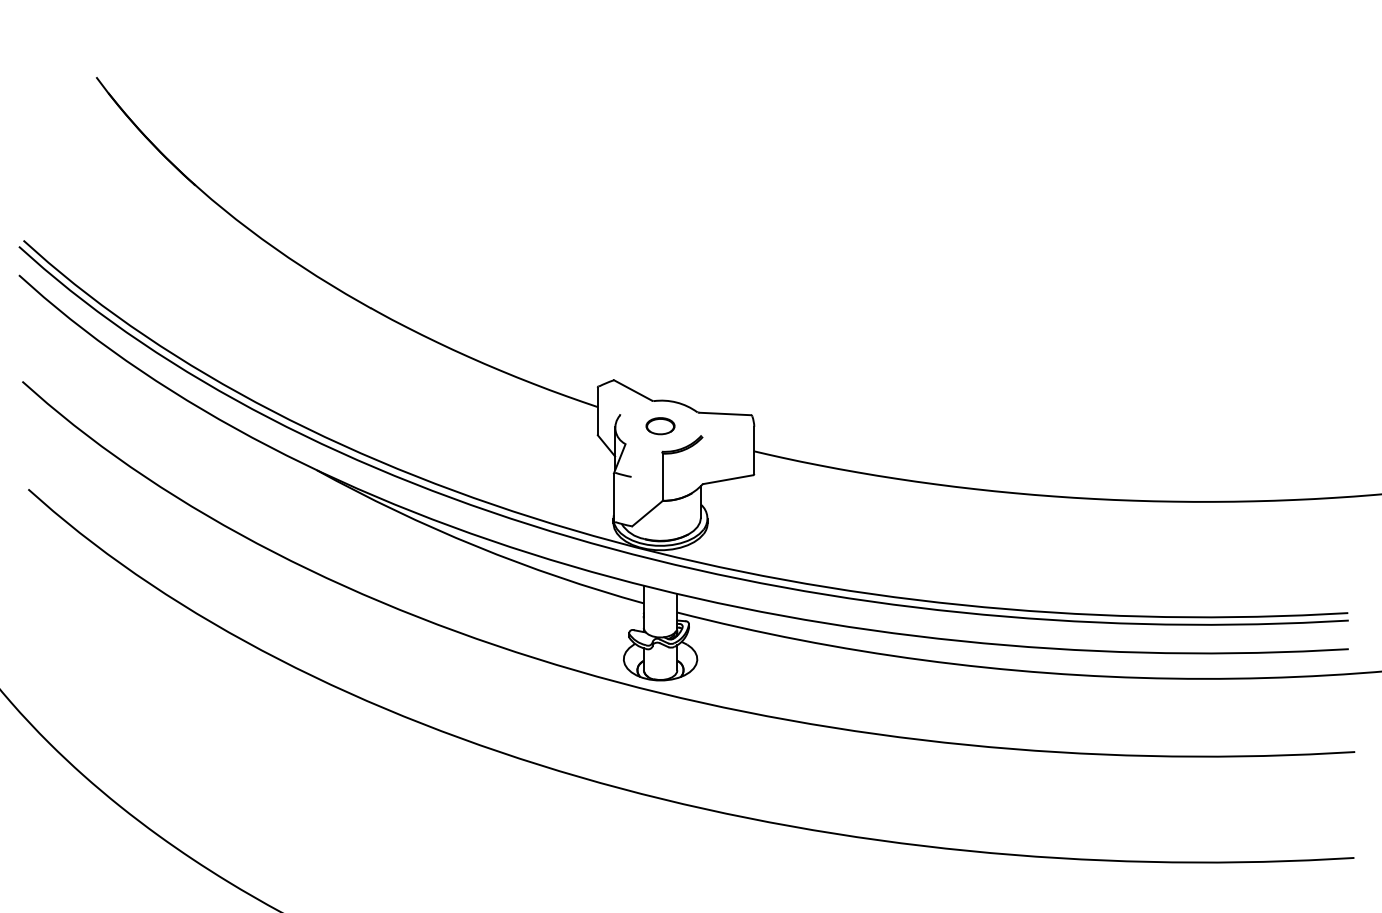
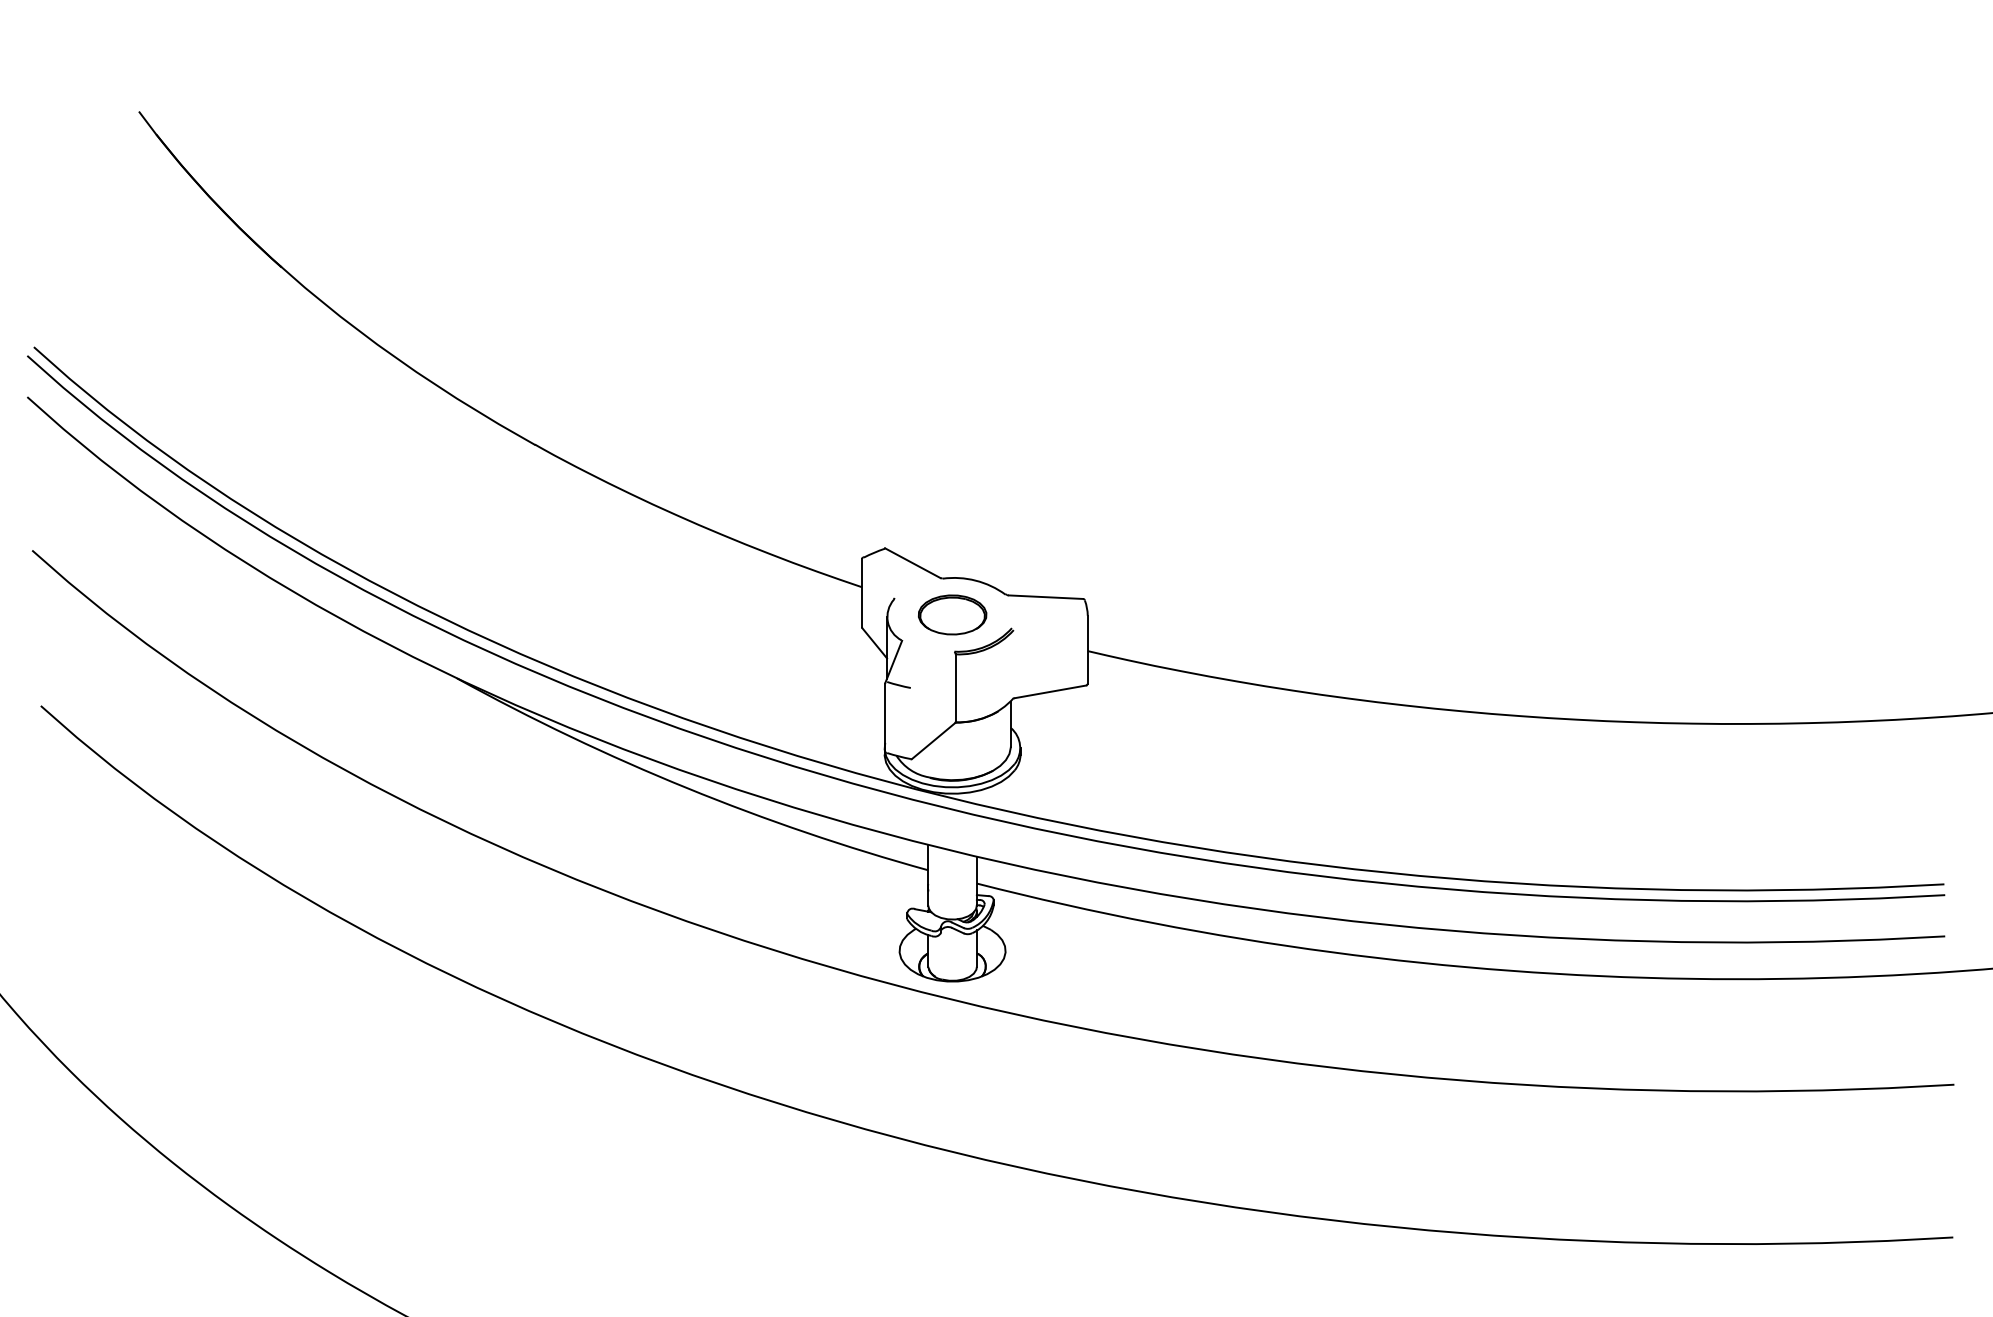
part: (660, 425) -> (952, 613), size x1.67

